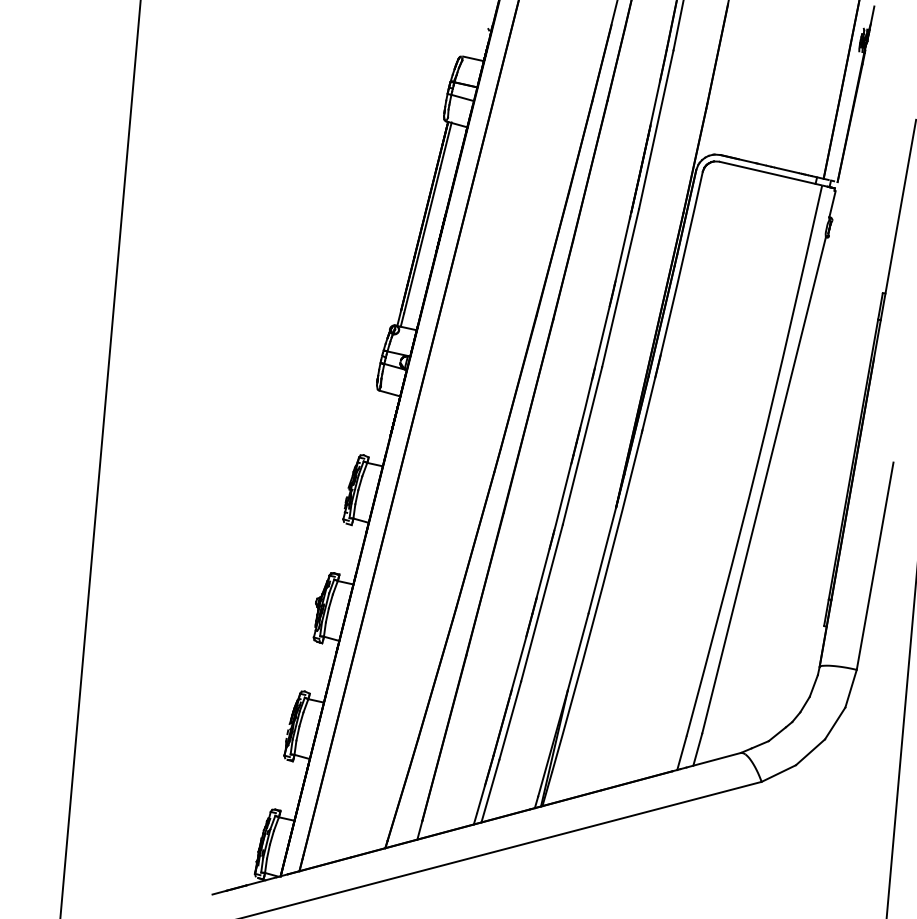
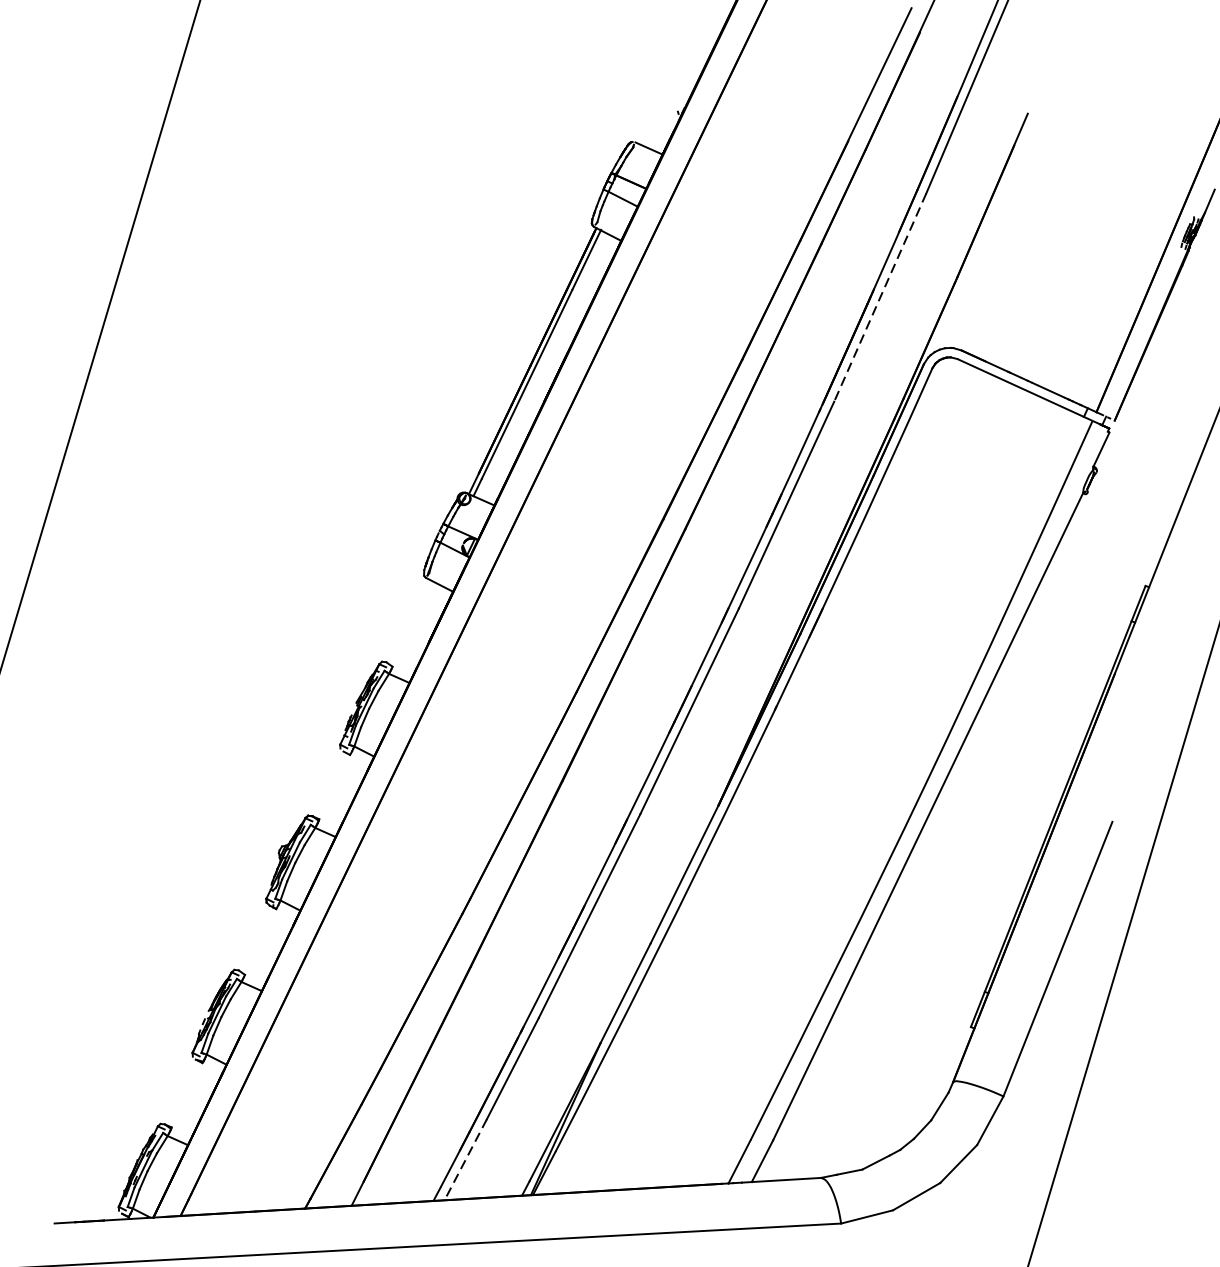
line: (656, 130) -> (880, 298), solid -> dashed
line: (490, 791) -> (465, 1160), solid -> dashed

